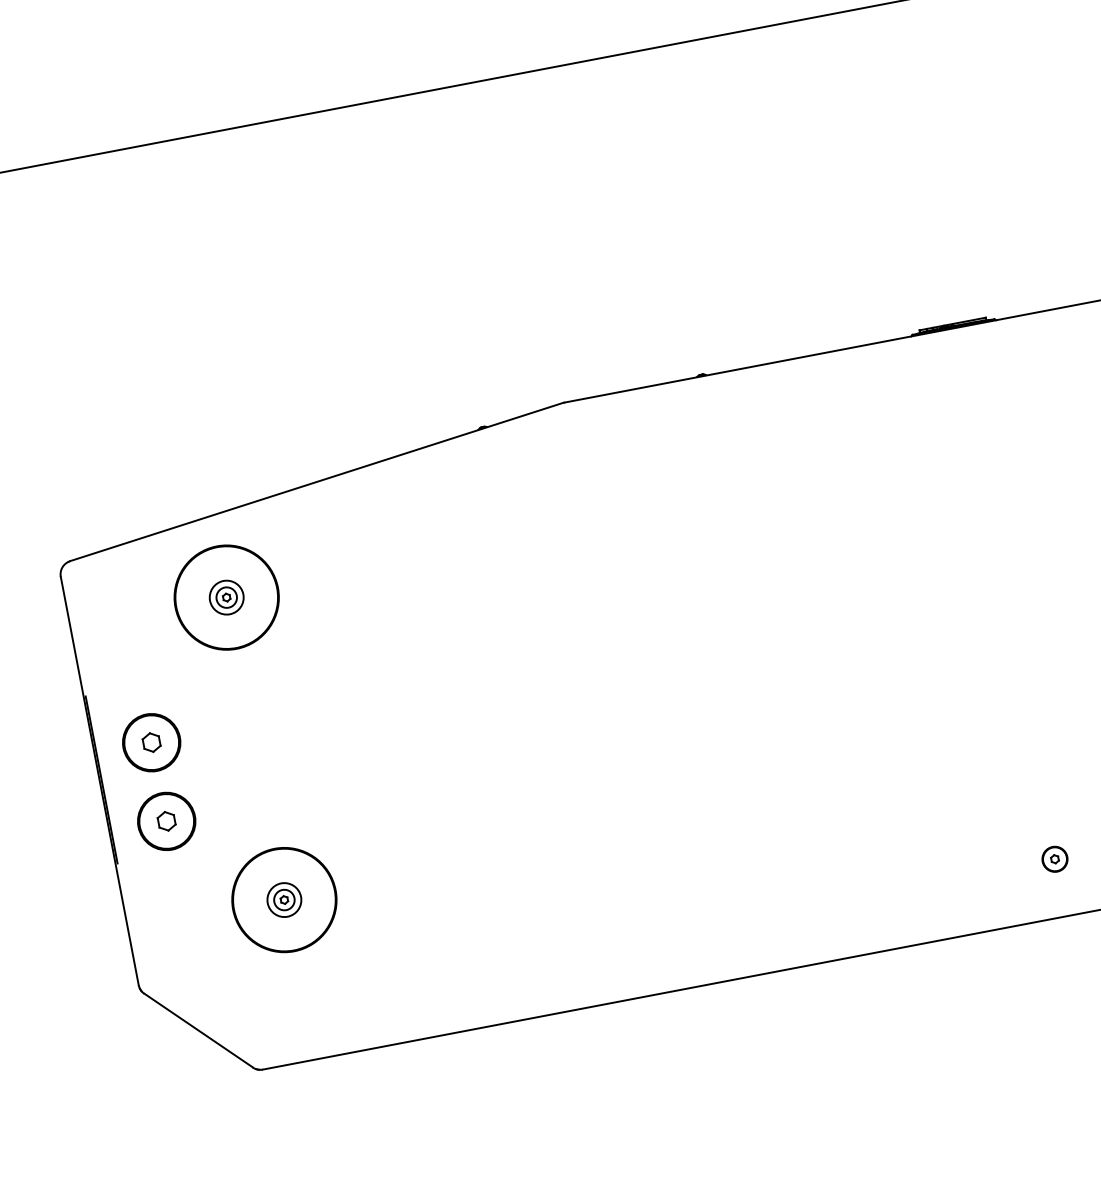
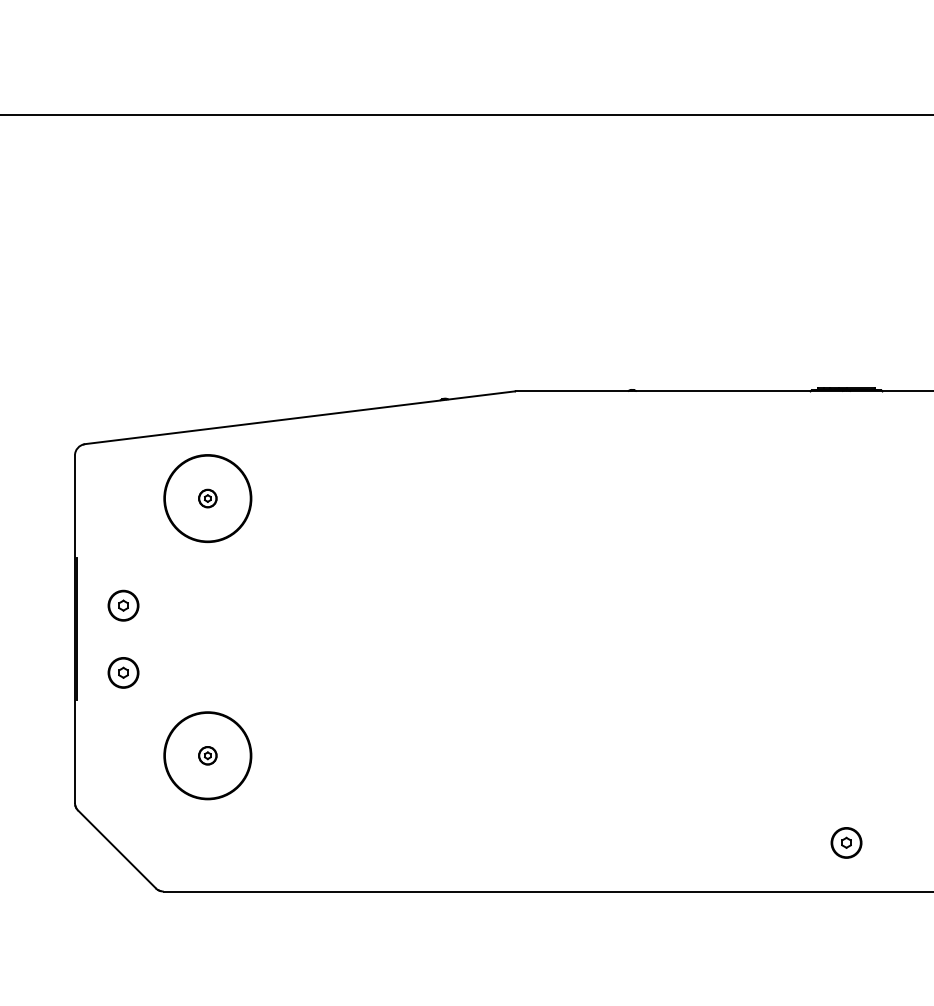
circle: (226, 597) -> (207, 498), size x0.62
part: (151, 742) -> (123, 605), size x0.62
part: (166, 821) -> (123, 672), size x0.62
part: (1054, 858) -> (846, 842), size x1.43
circle: (283, 899) -> (207, 755), size x0.62

